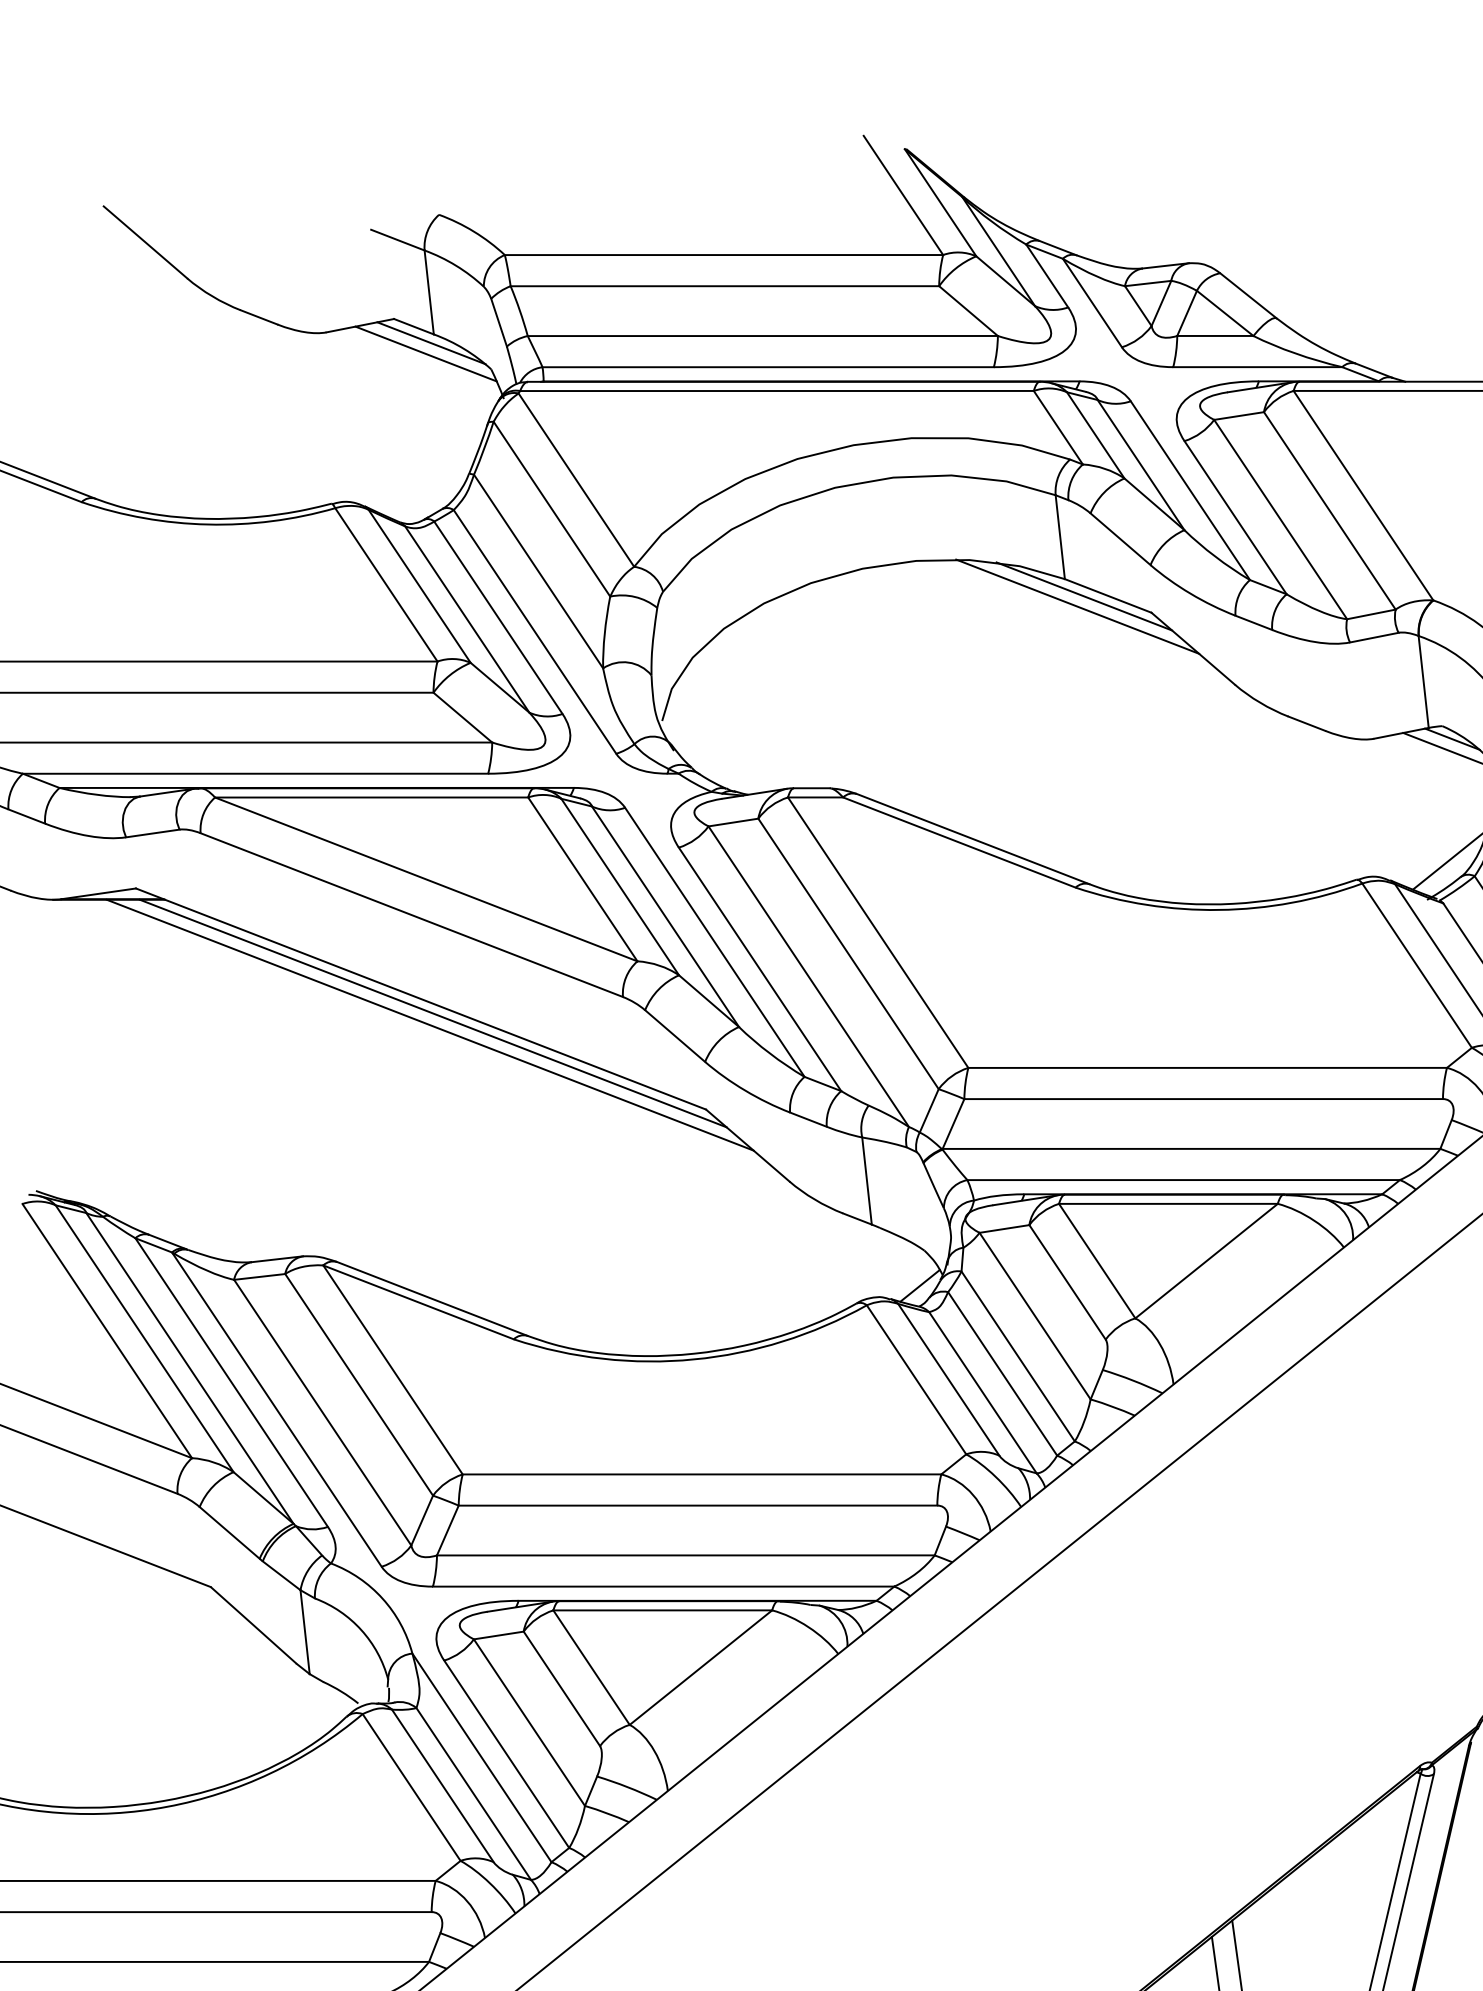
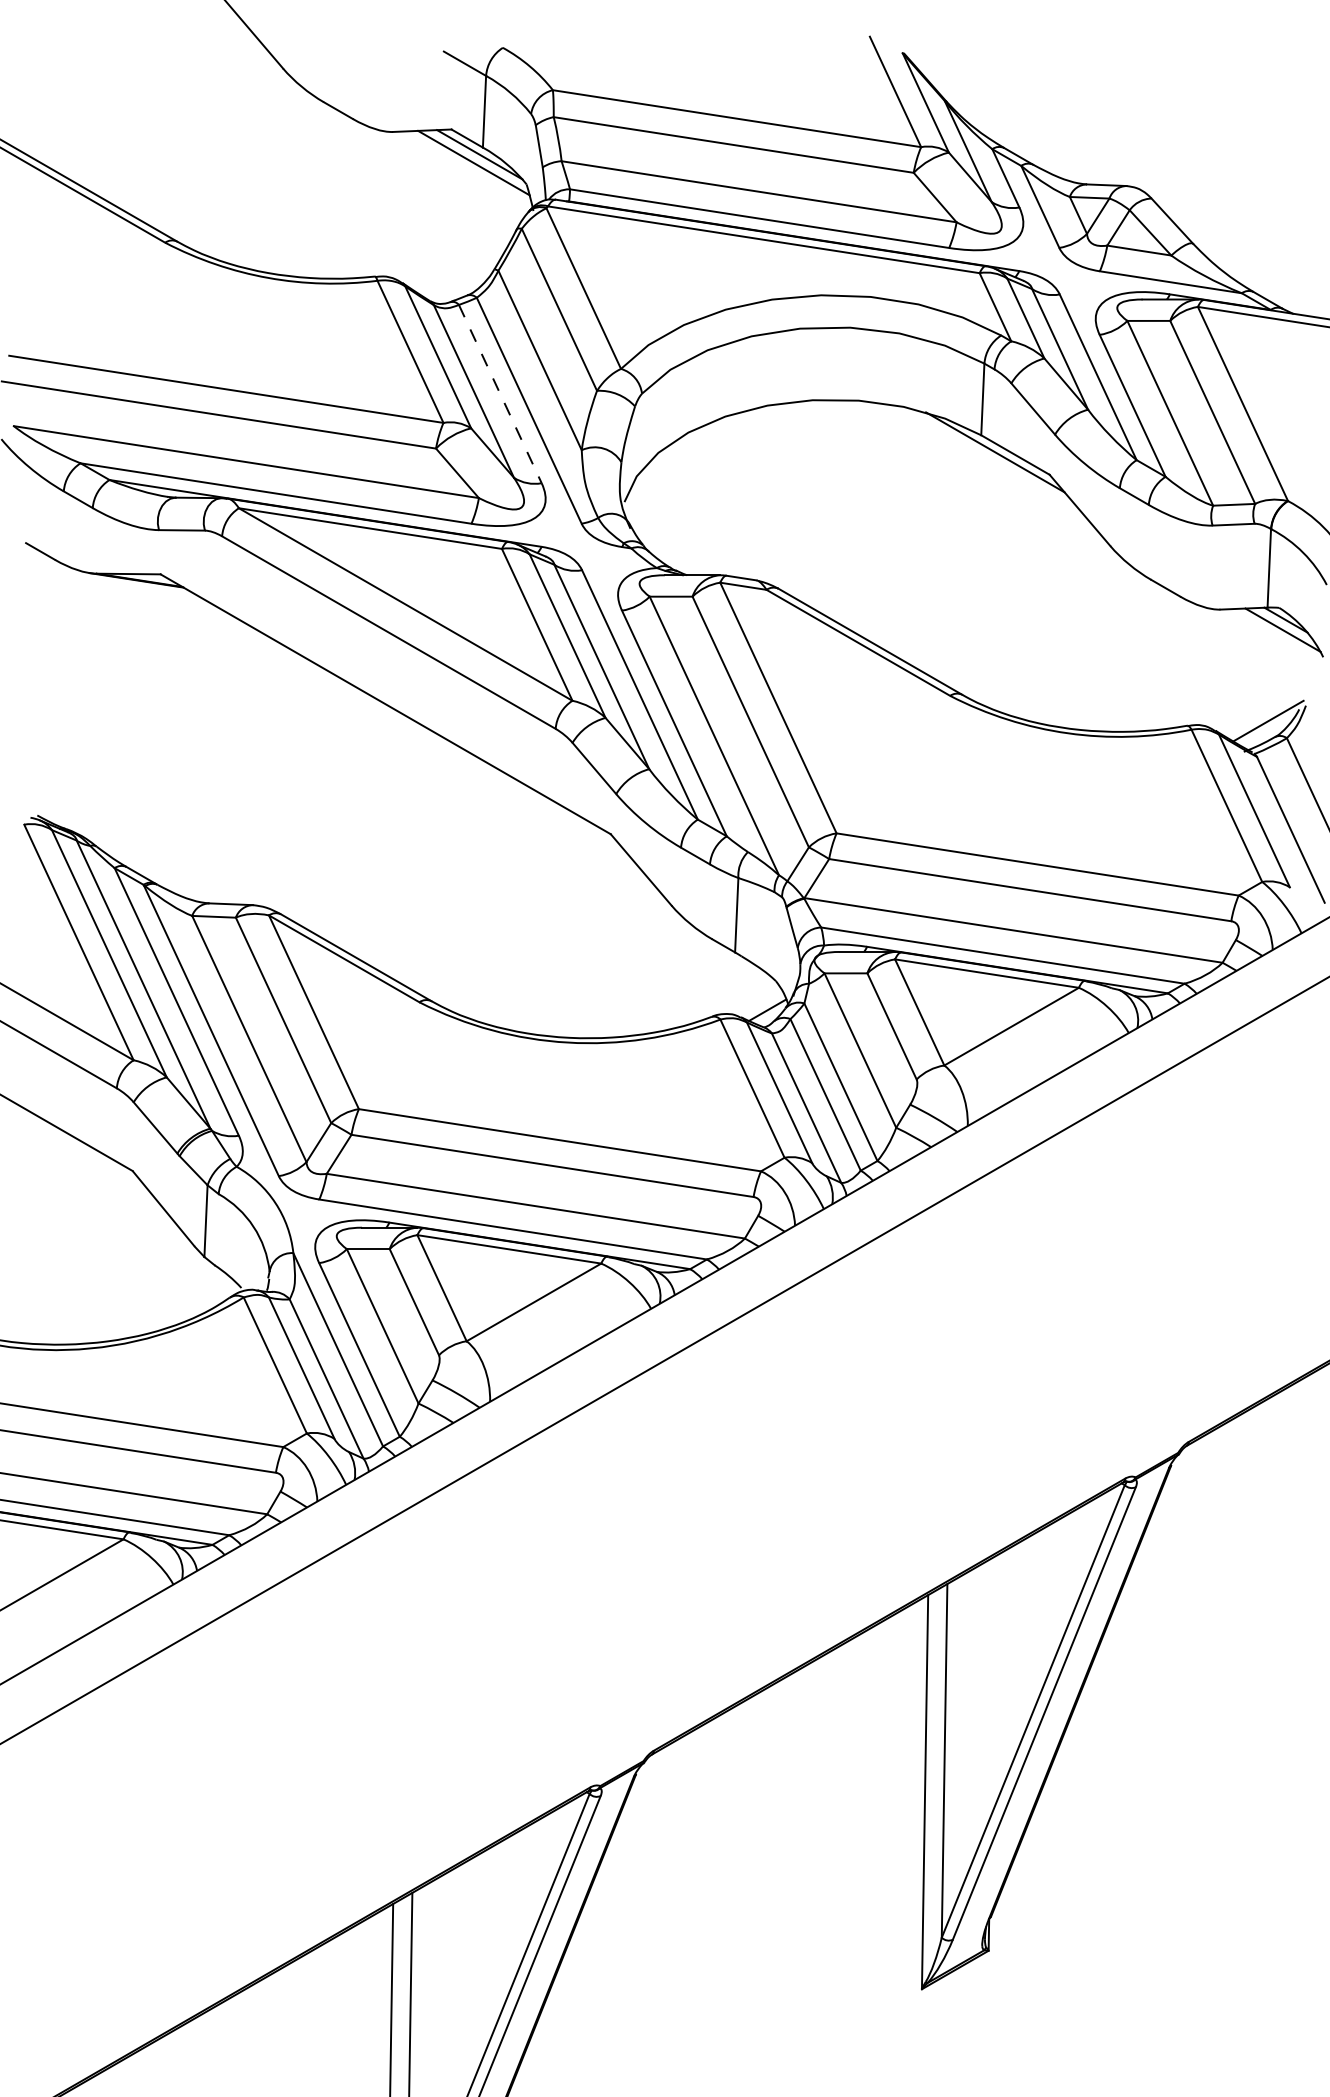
line: (1077, 605) -> (988, 459), removed
line: (498, 618) -> (500, 394), solid -> dashed
line: (432, 1012) -> (393, 717), removed
line: (429, 1025) -> (389, 727), removed

